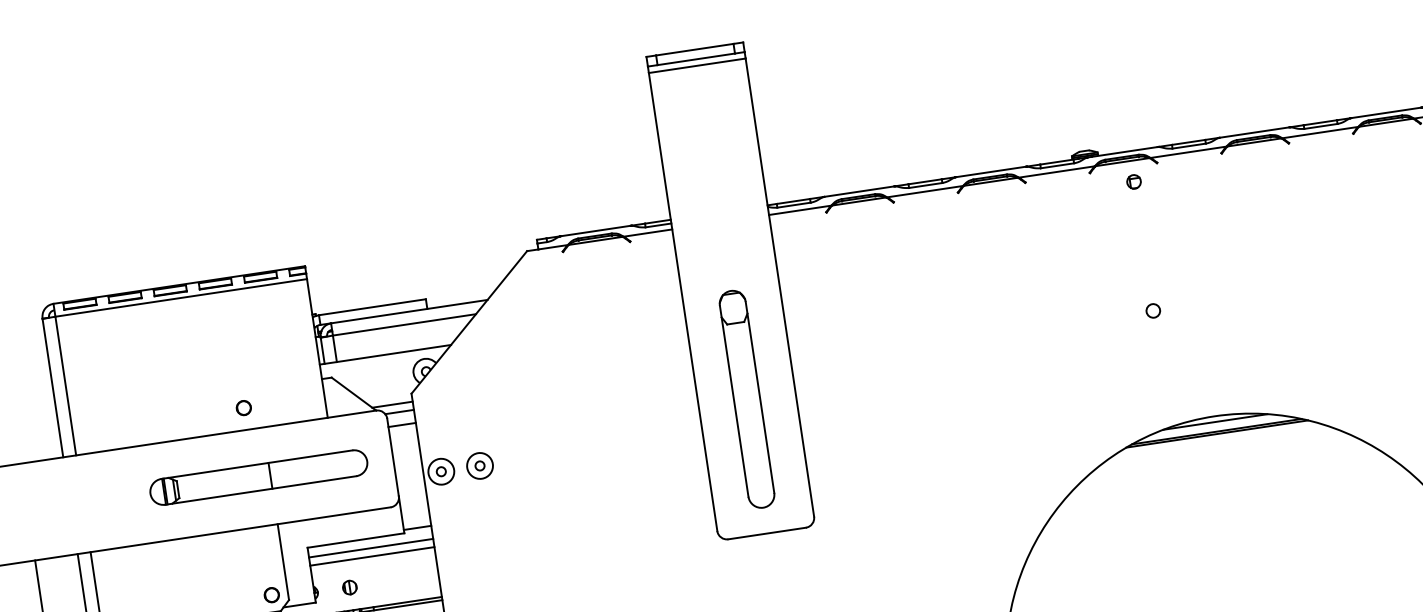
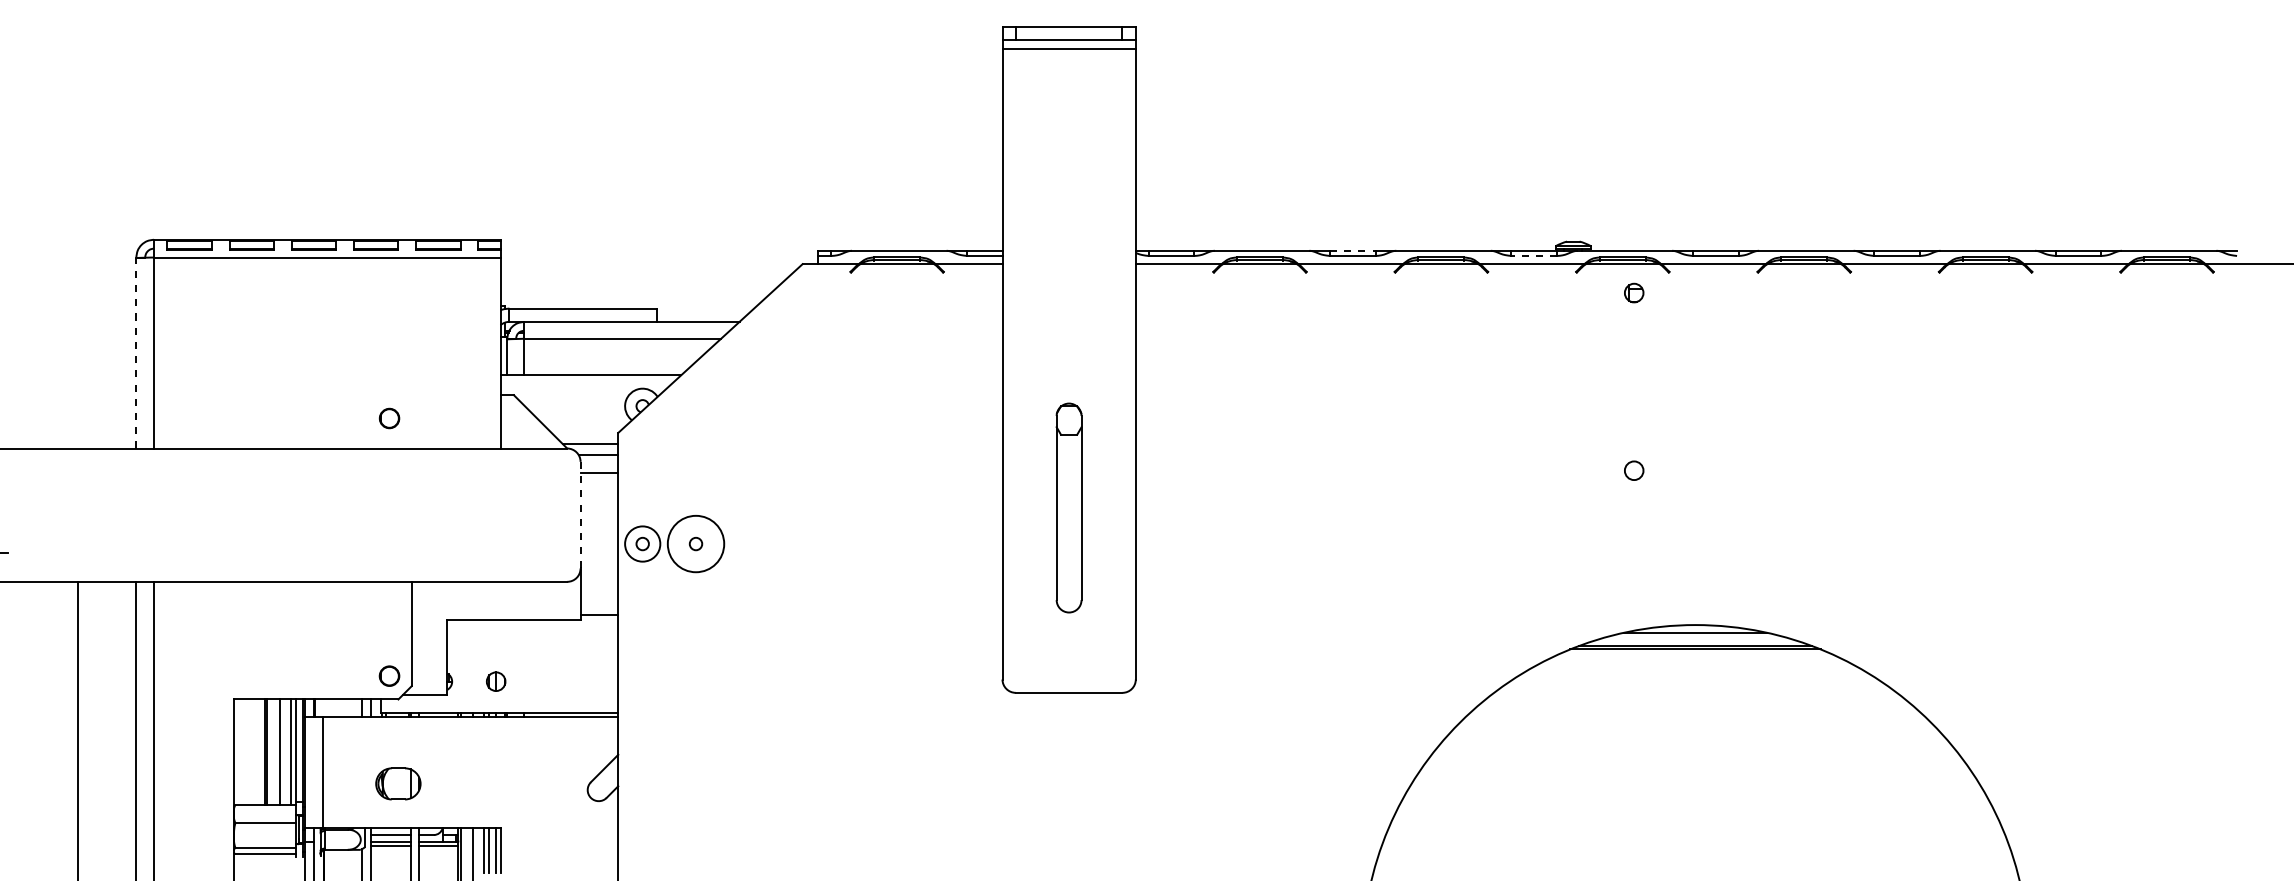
line: (1057, 165) -> (1534, 255), solid -> dashed
line: (924, 181) -> (1352, 250), solid -> dashed
line: (52, 387) -> (136, 352), solid -> dashed
part: (746, 399) -> (1068, 507), size x0.7
line: (392, 457) -> (580, 514), solid -> dashed
circle: (479, 465) -> (695, 543), size x1.6
part: (258, 477) -> (395, 514), removed
line: (370, 547) -> (532, 632), removed
line: (372, 556) -> (532, 644), removed

